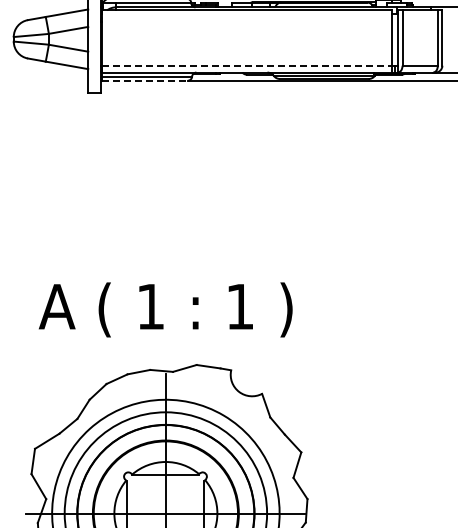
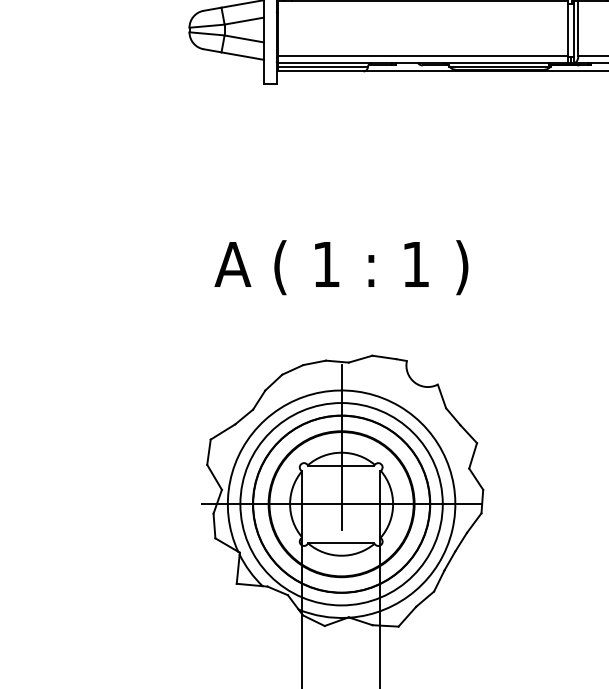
line: (247, 65) -> (423, 56), dashed -> solid
line: (144, 80) -> (320, 71), dashed -> solid
text: (165, 309) -> (341, 267), moved

